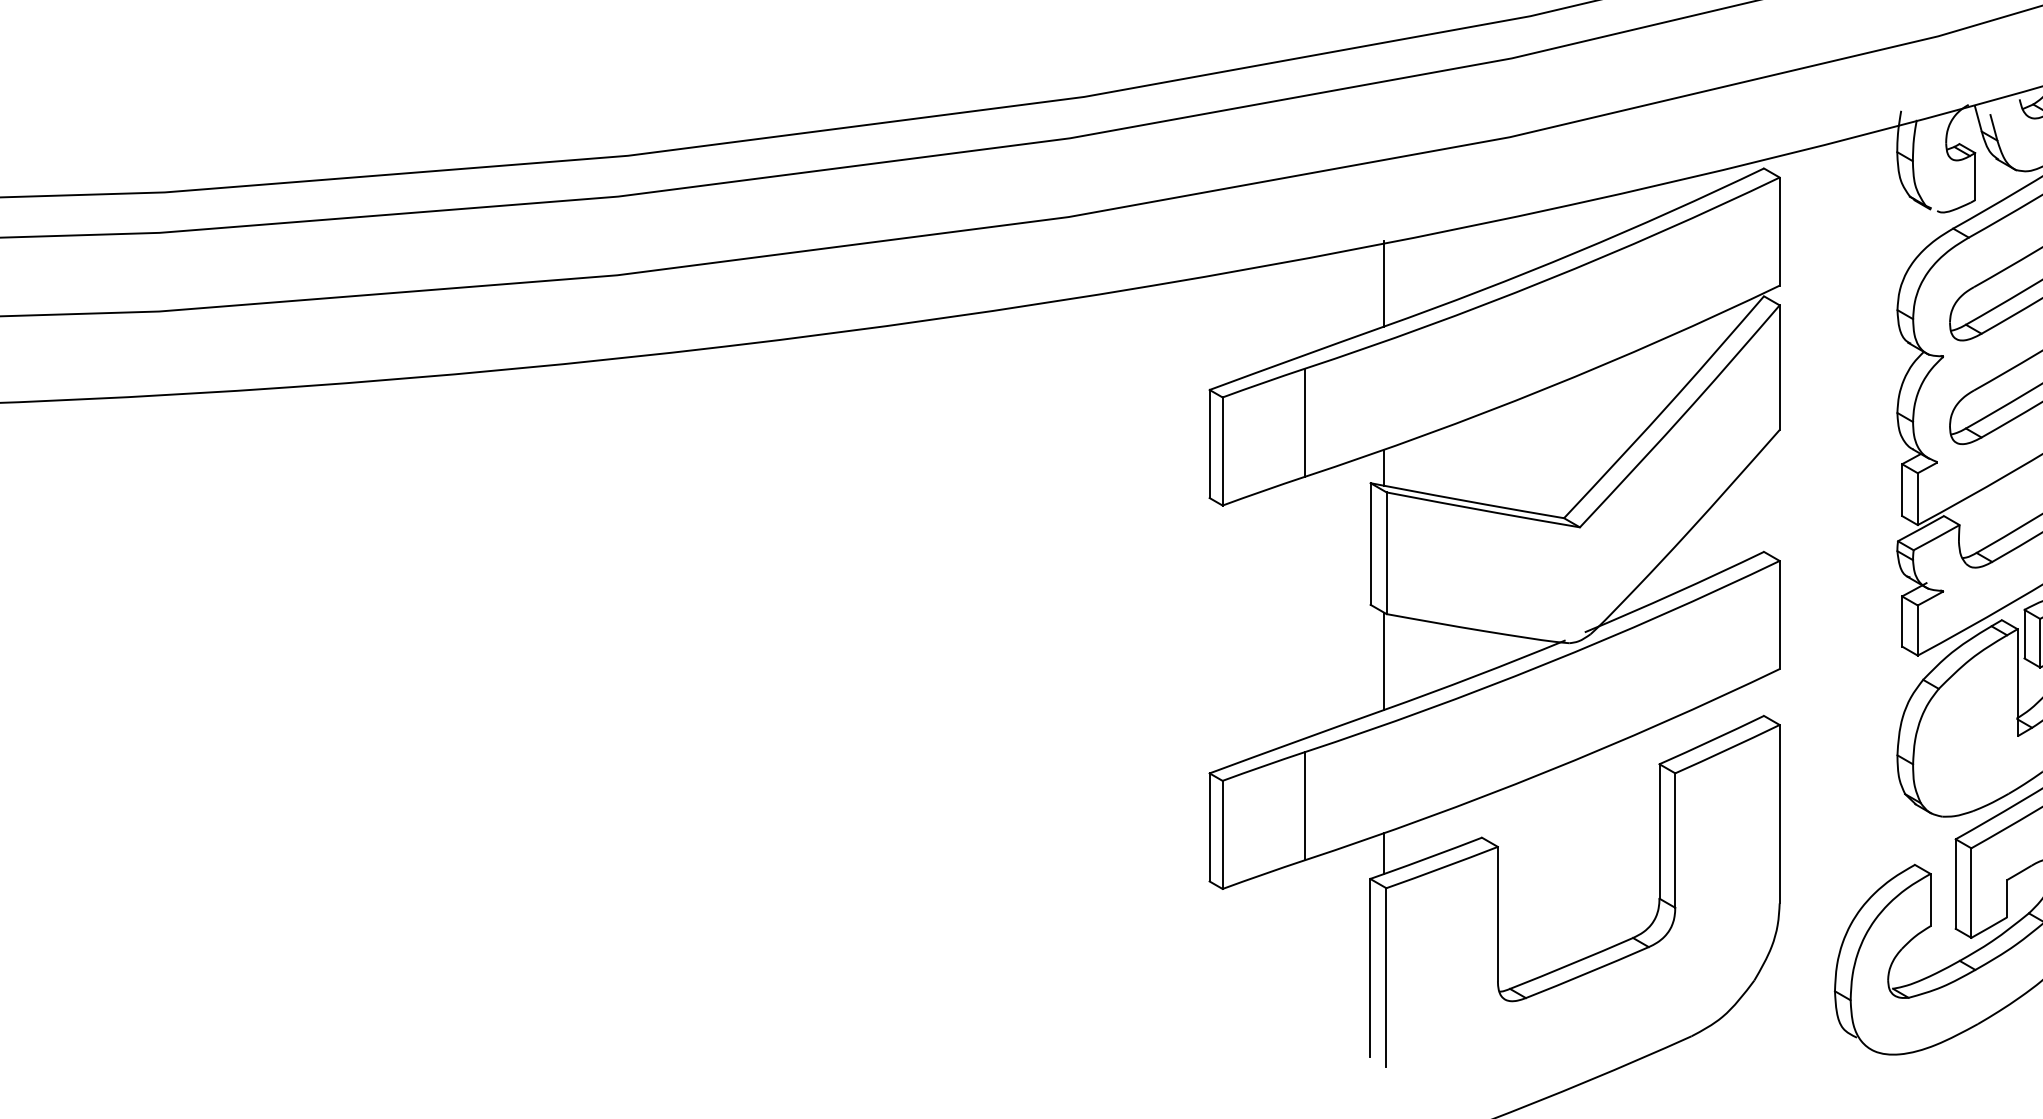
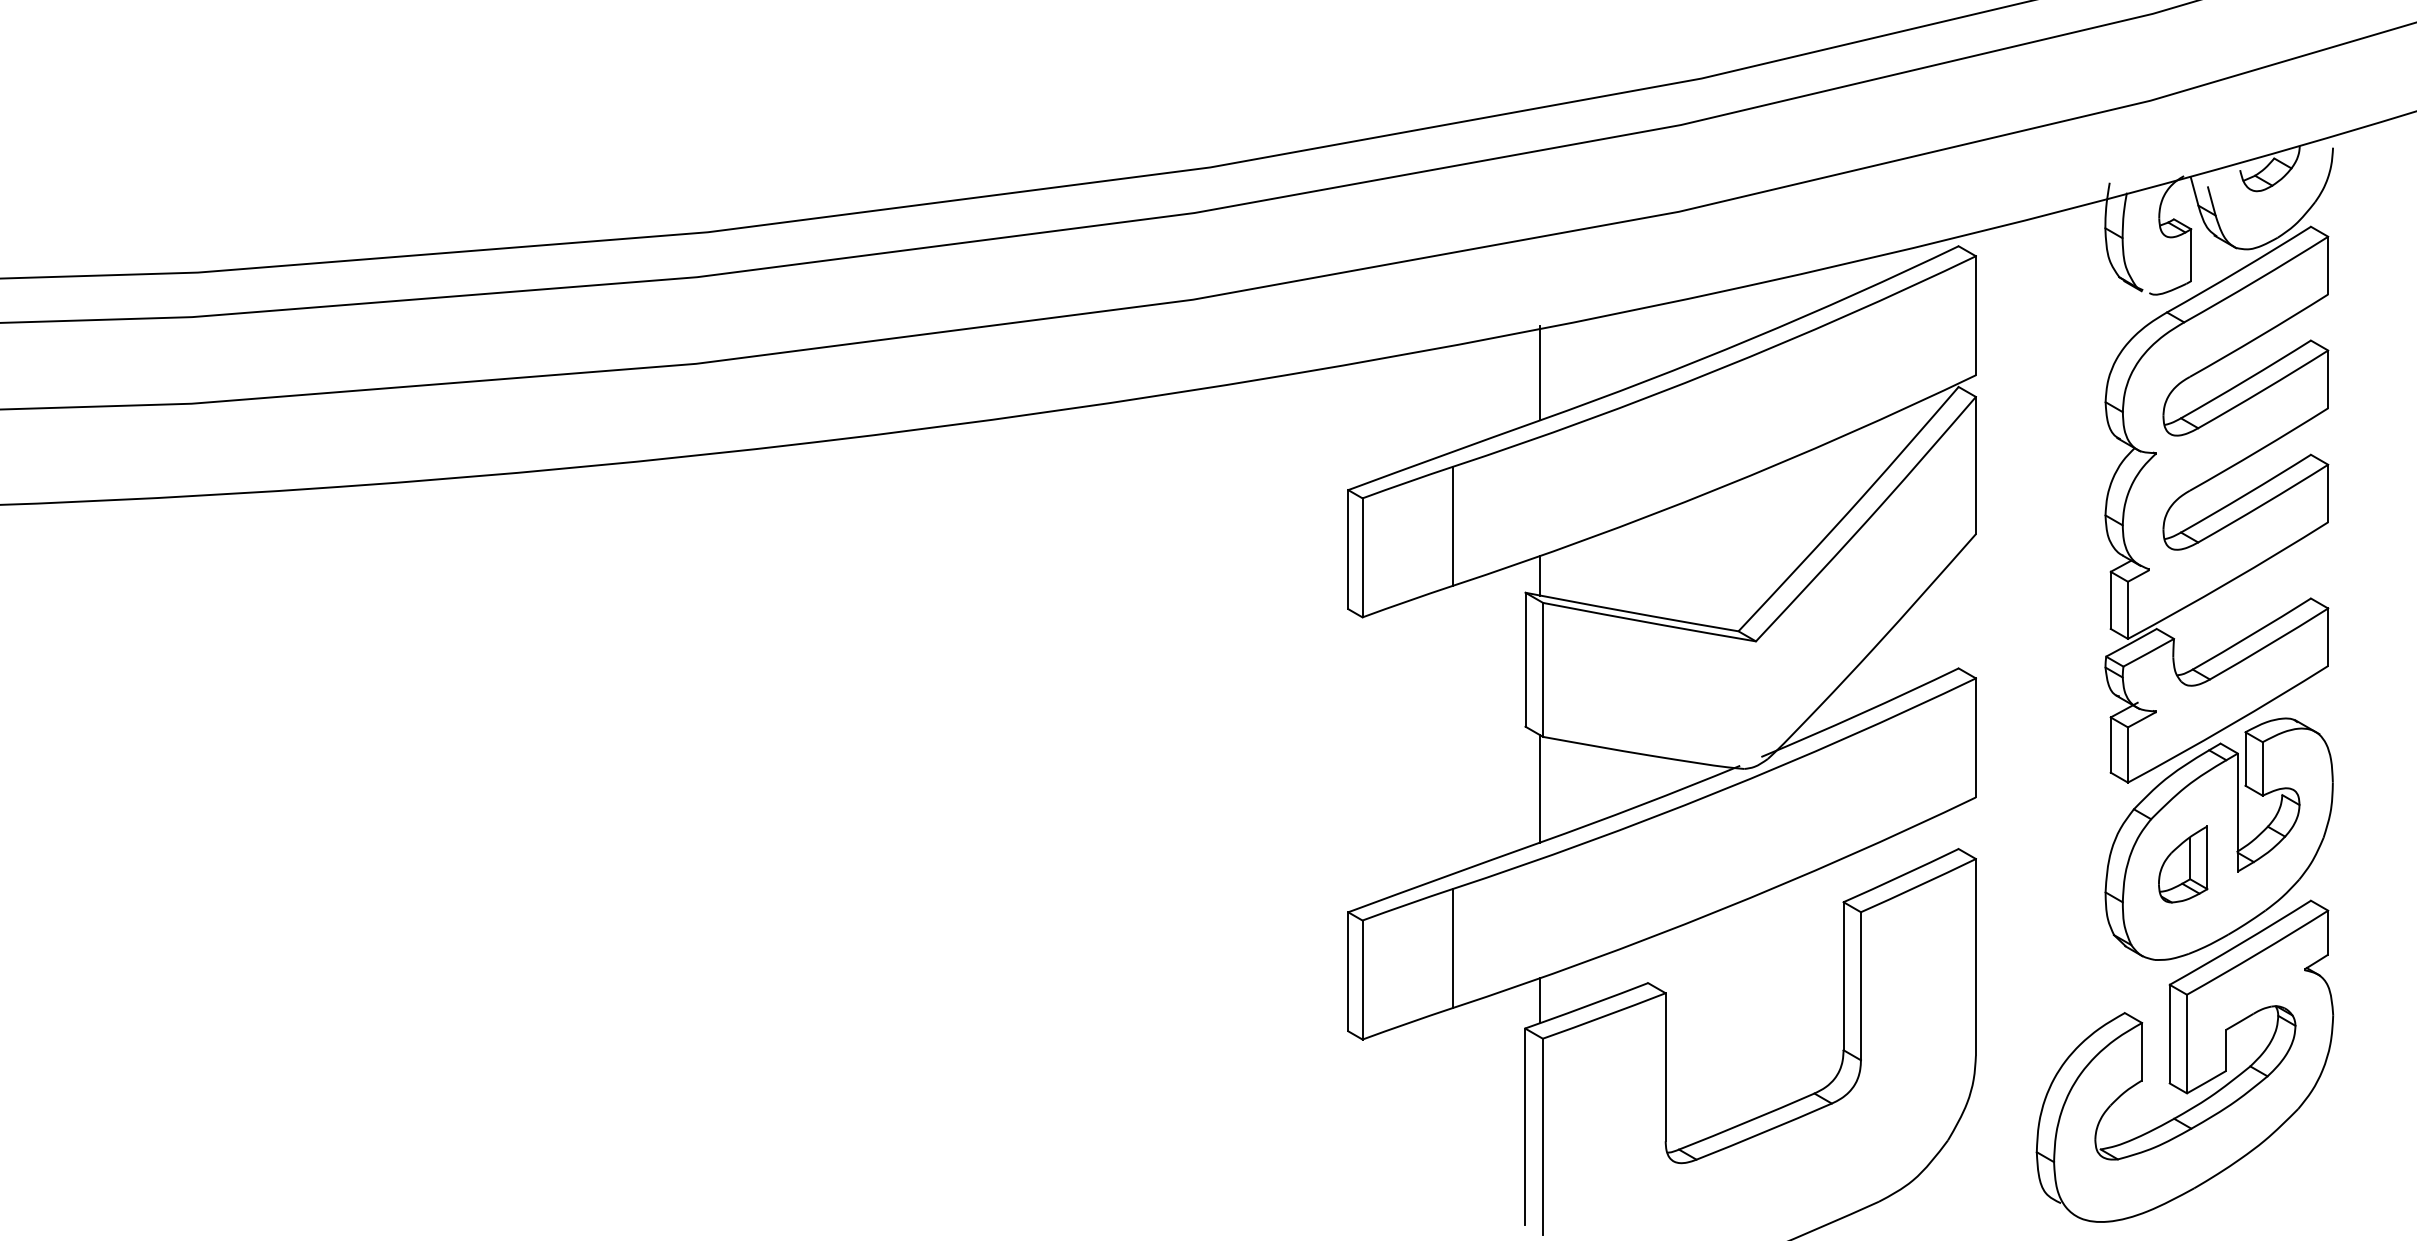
part: (1968, 729) -> (2183, 864), added

